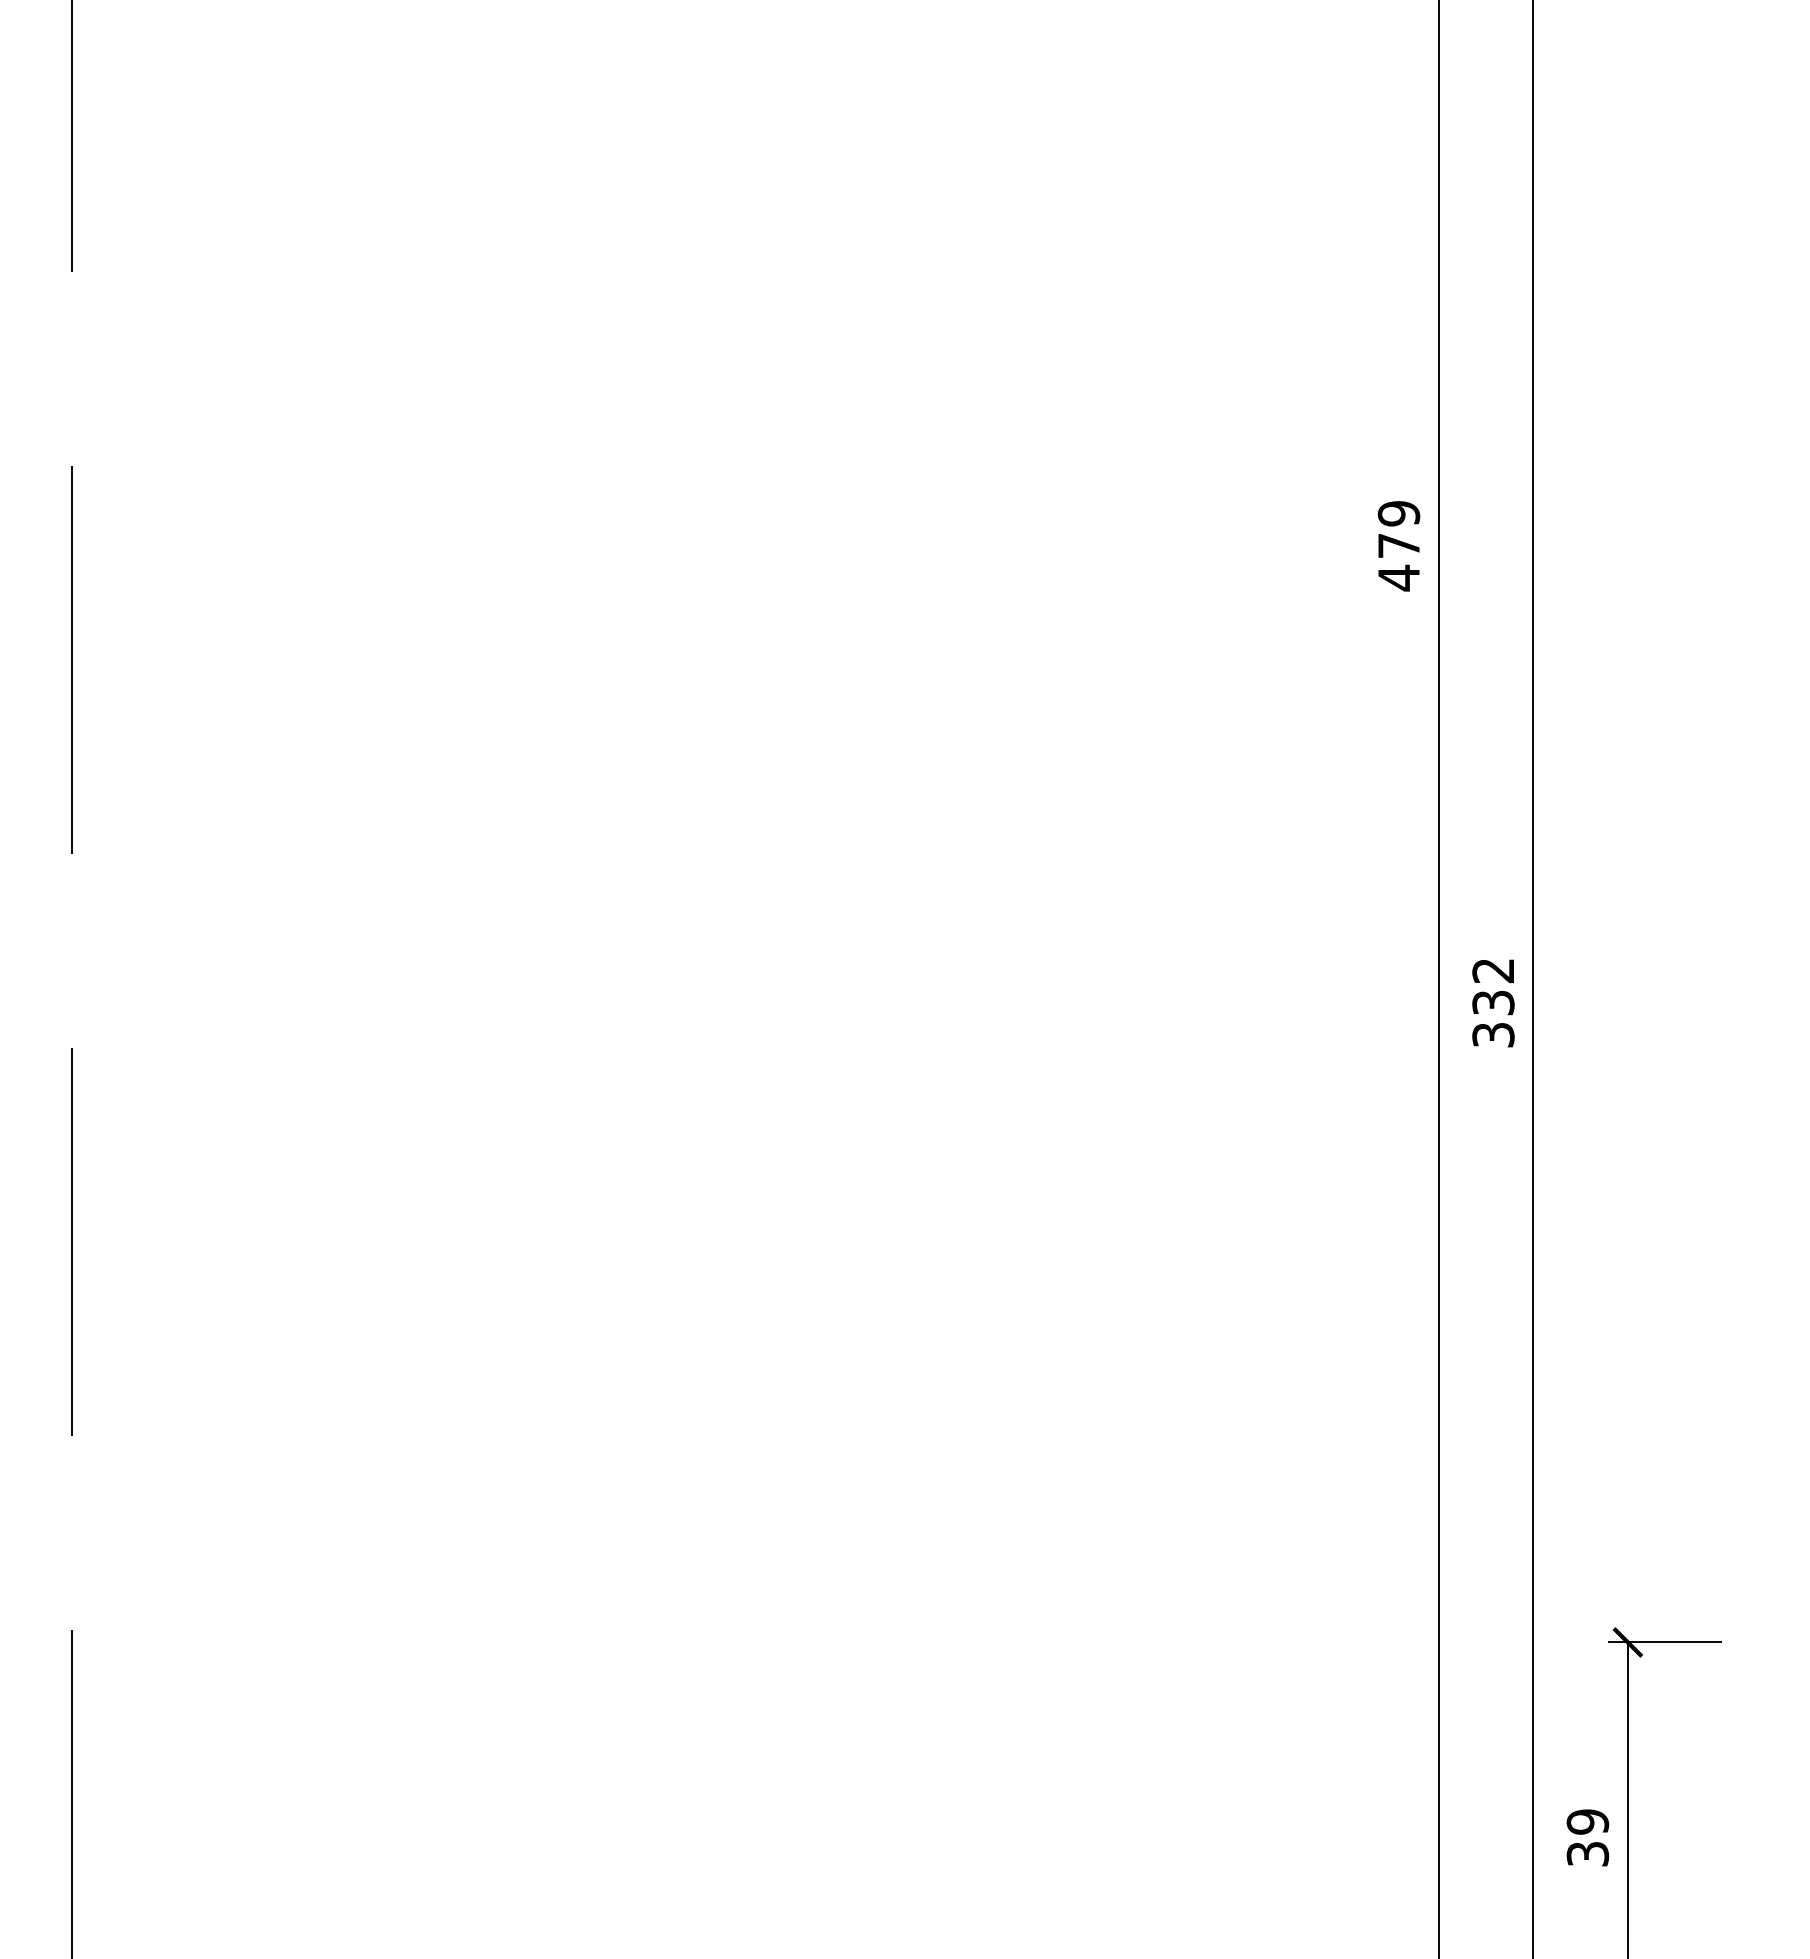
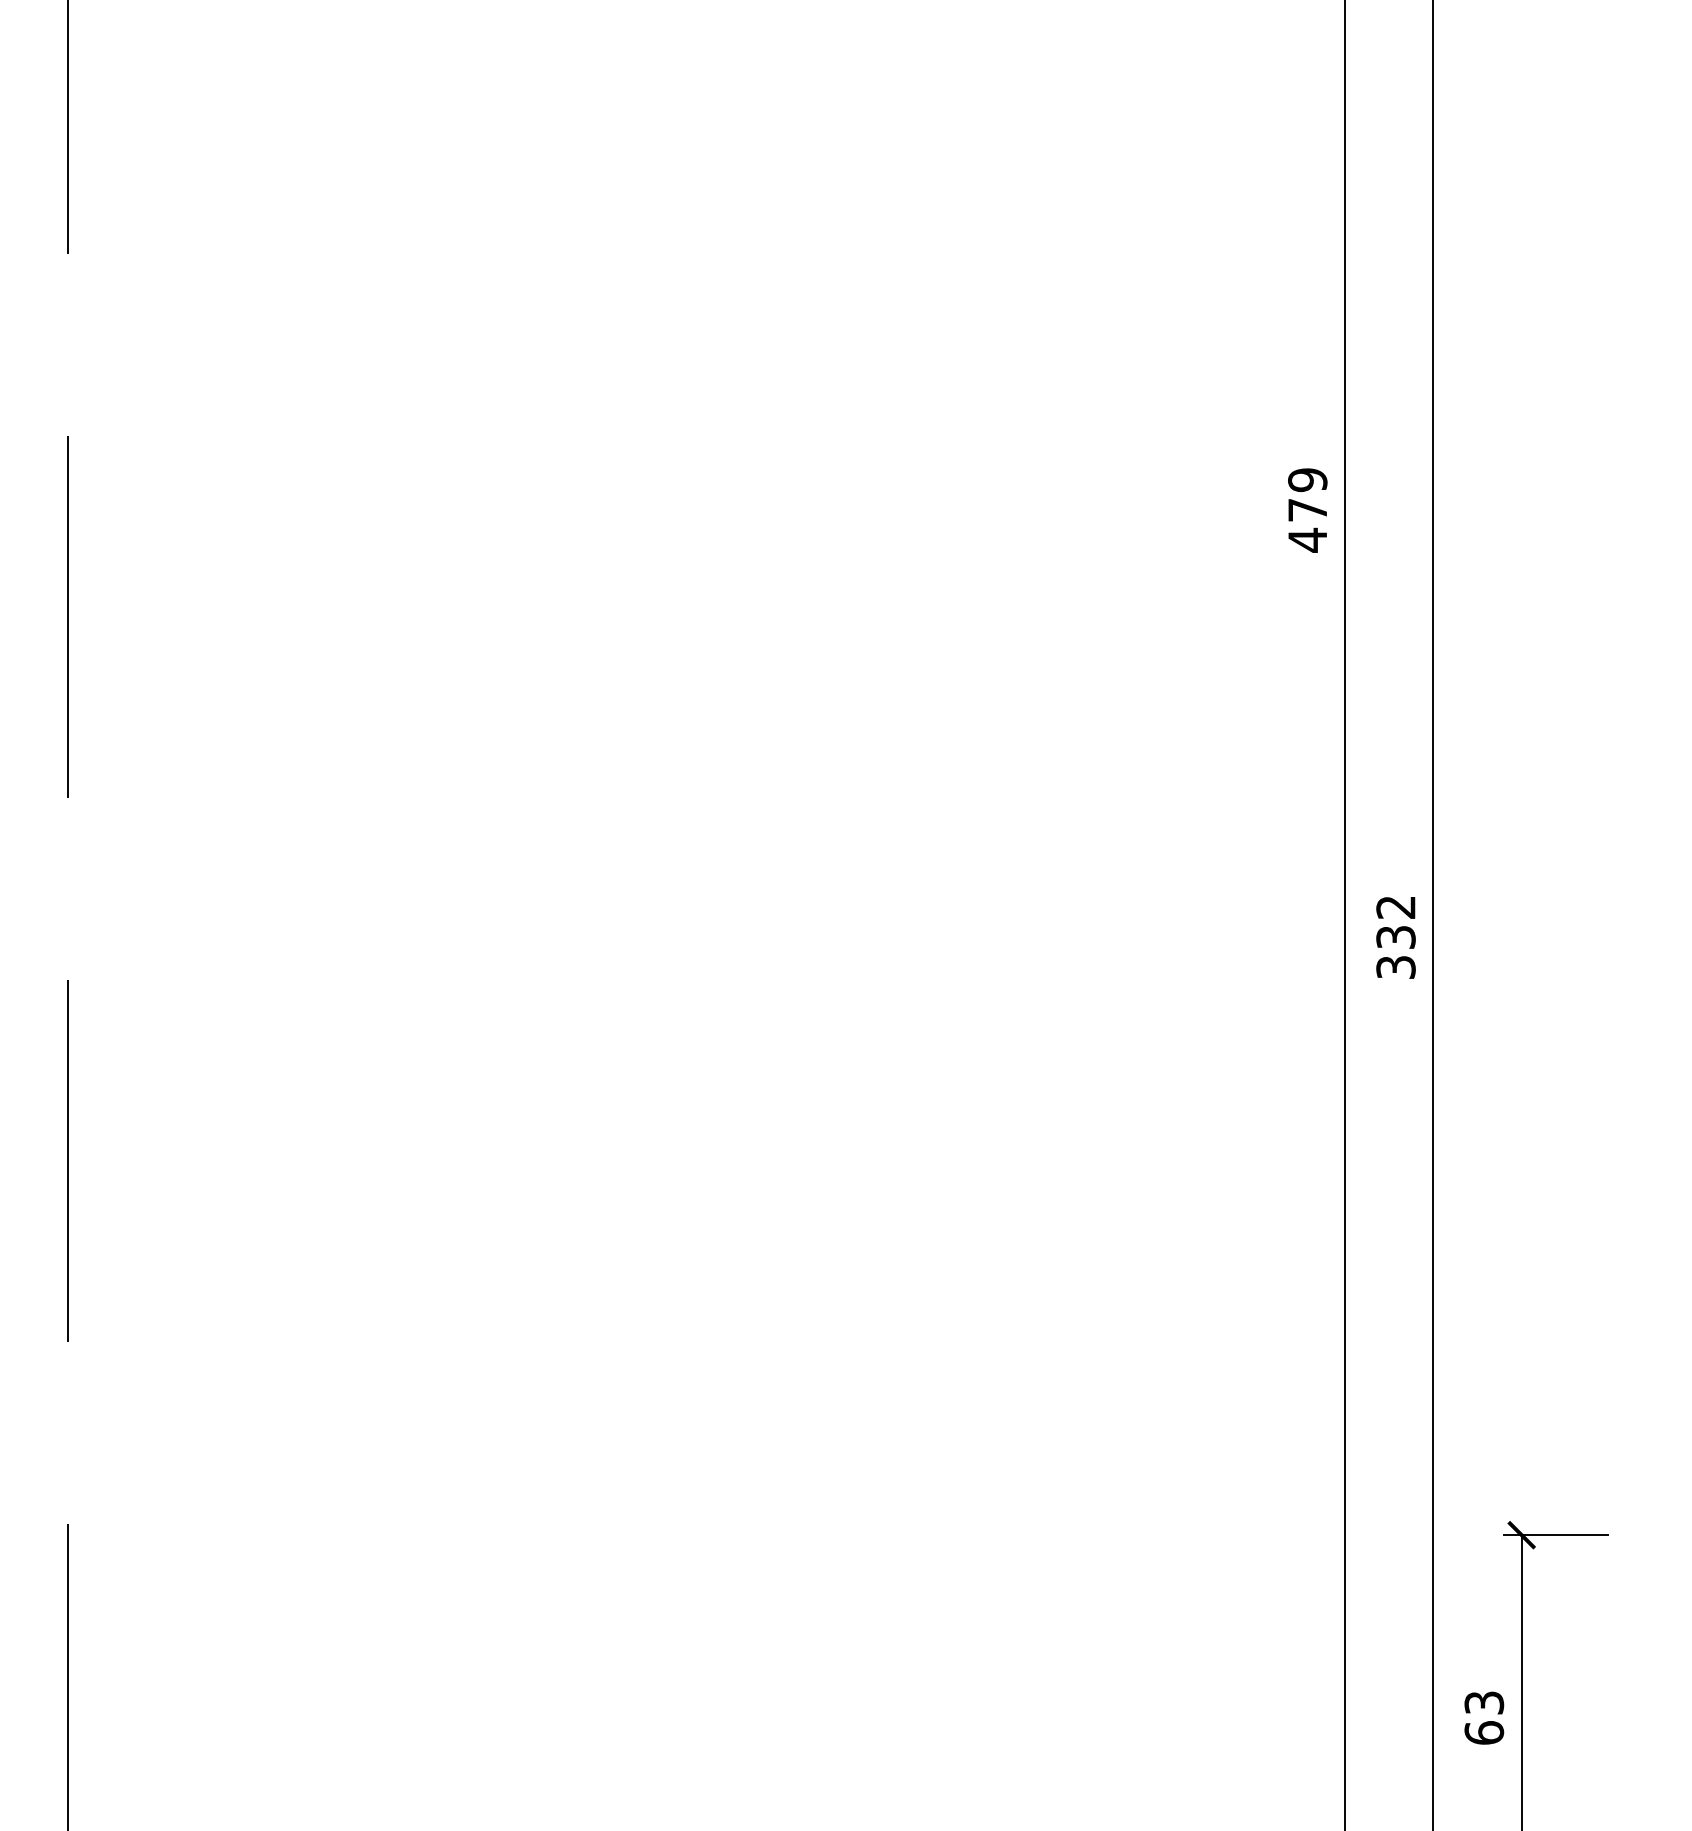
text: (1587, 1837) -> (1483, 1717), 39 -> 63

